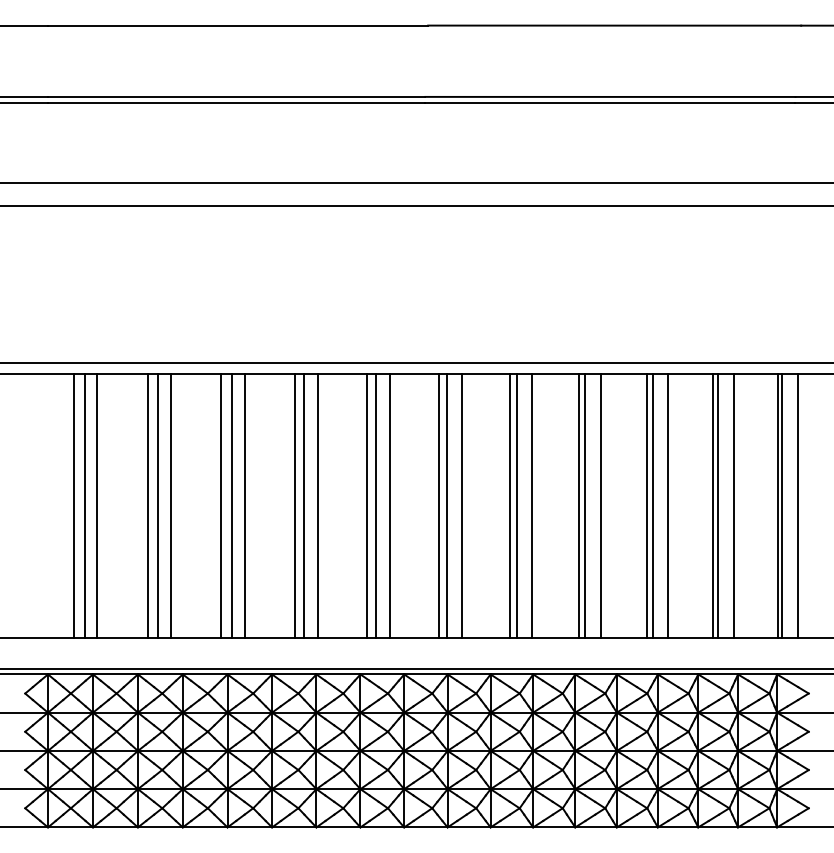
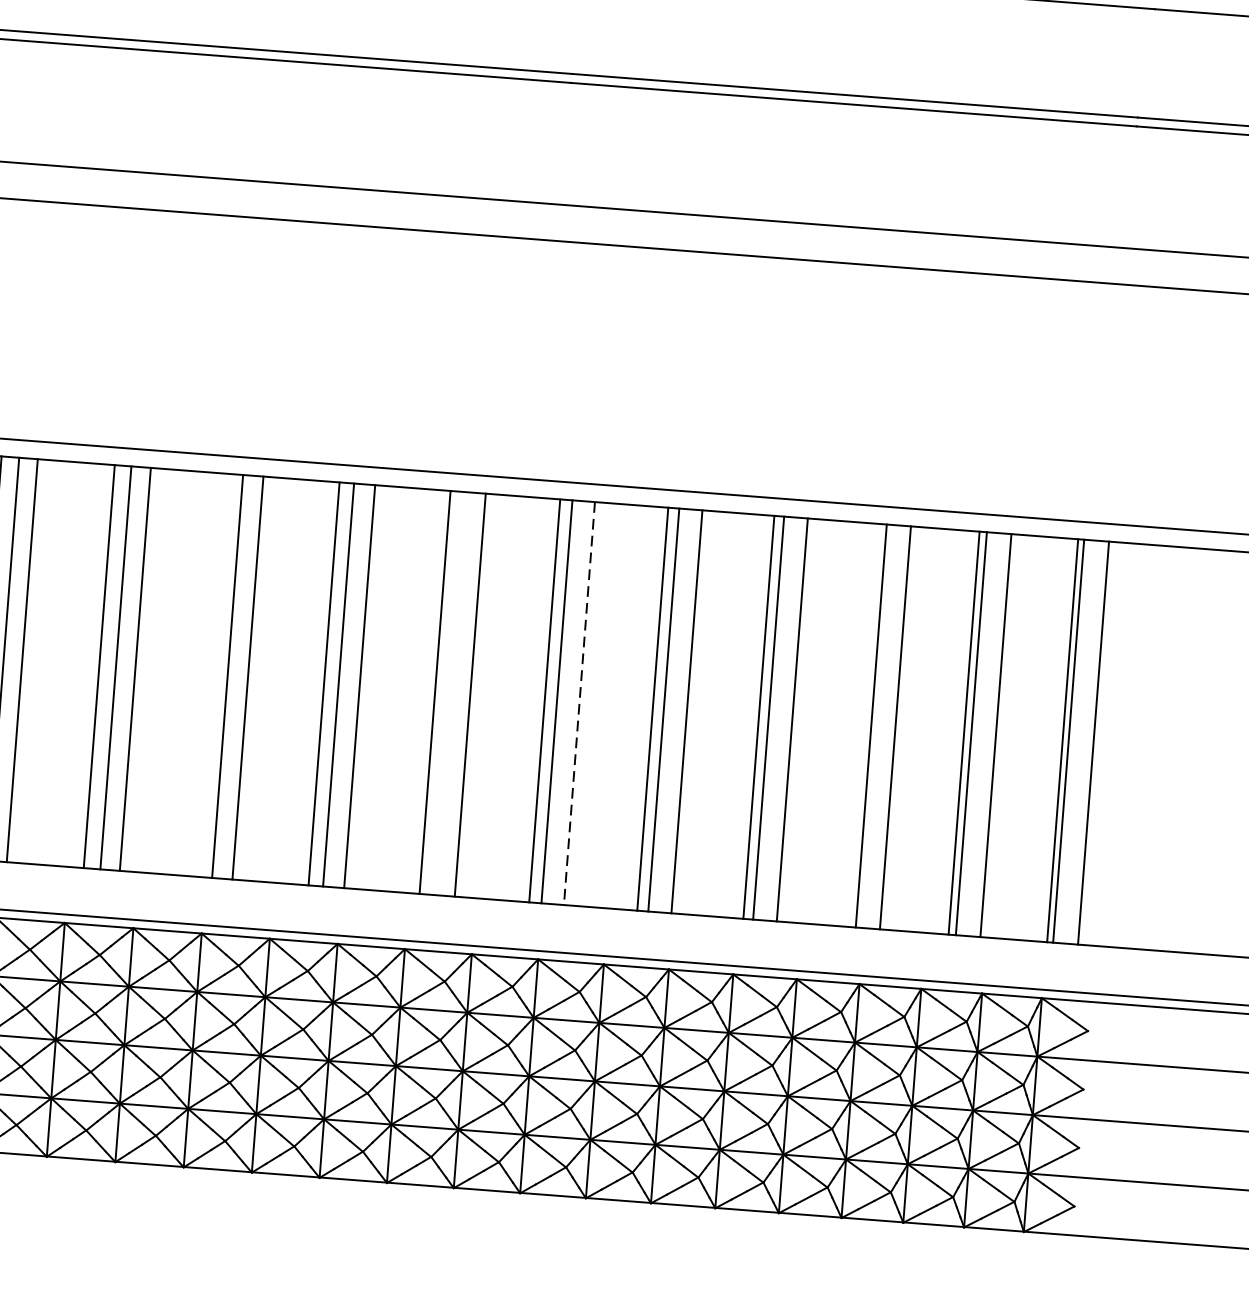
line: (221, 505) -> (212, 674), removed
line: (375, 505) -> (447, 692), removed
line: (646, 505) -> (862, 724), removed
line: (461, 506) -> (579, 704), solid -> dashed

